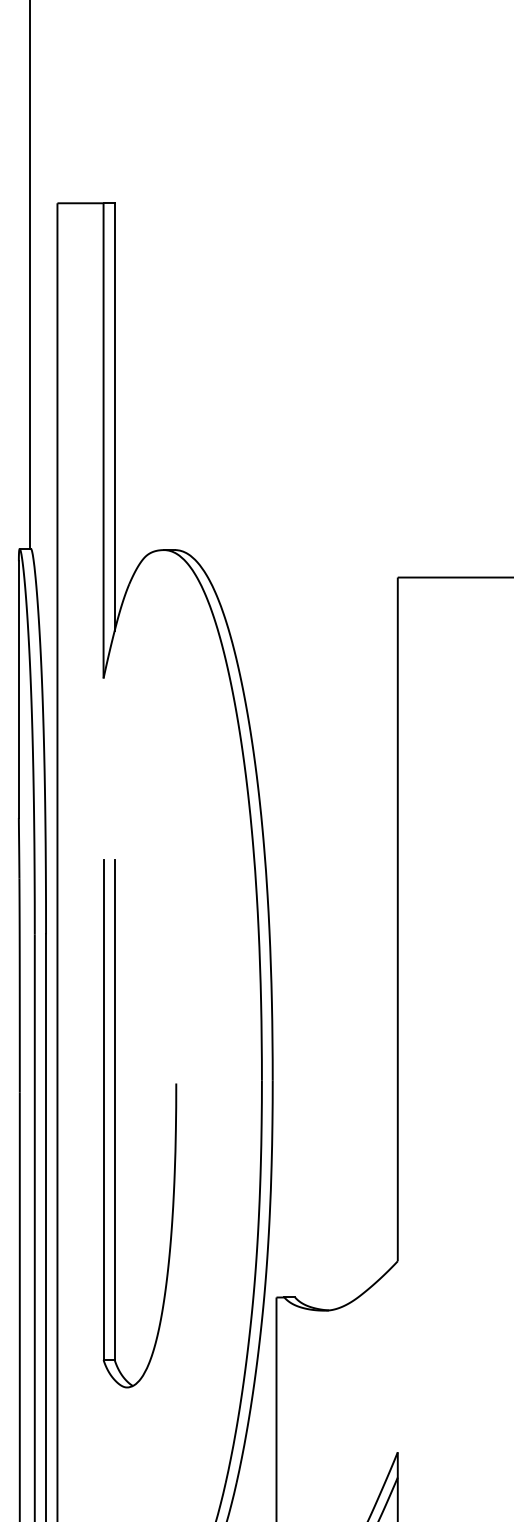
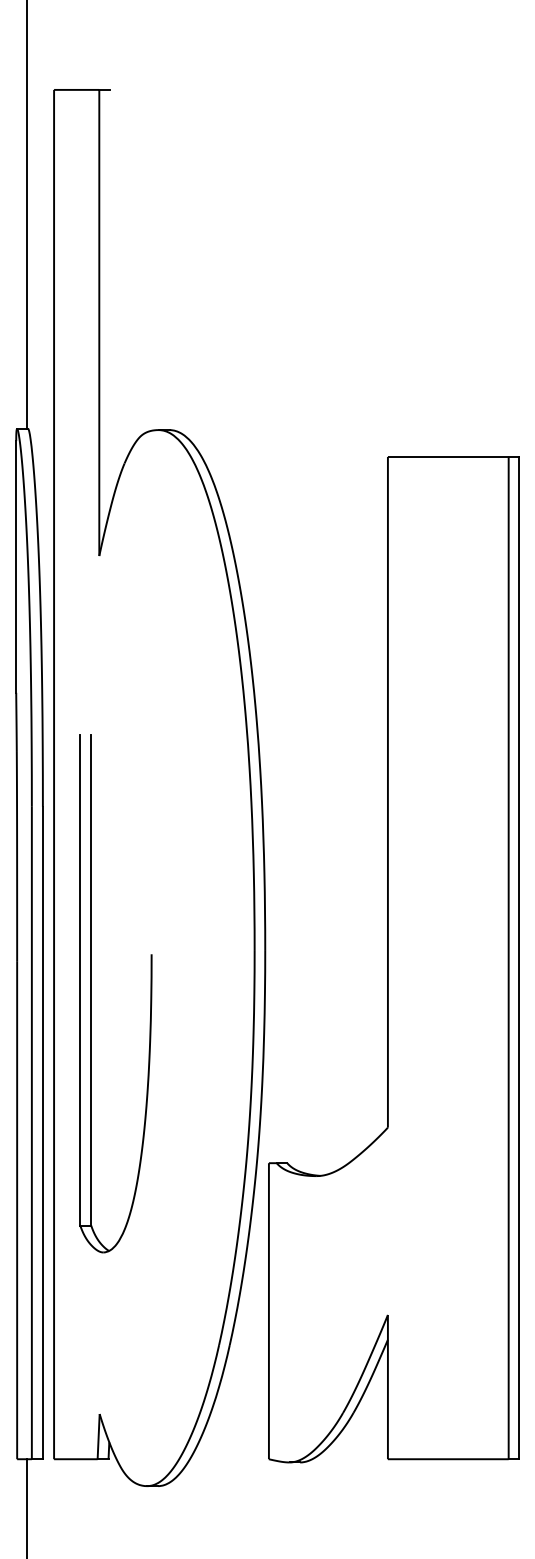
line: (114, 416) -> (110, 299), removed
part: (114, 1123) -> (91, 993), moved

